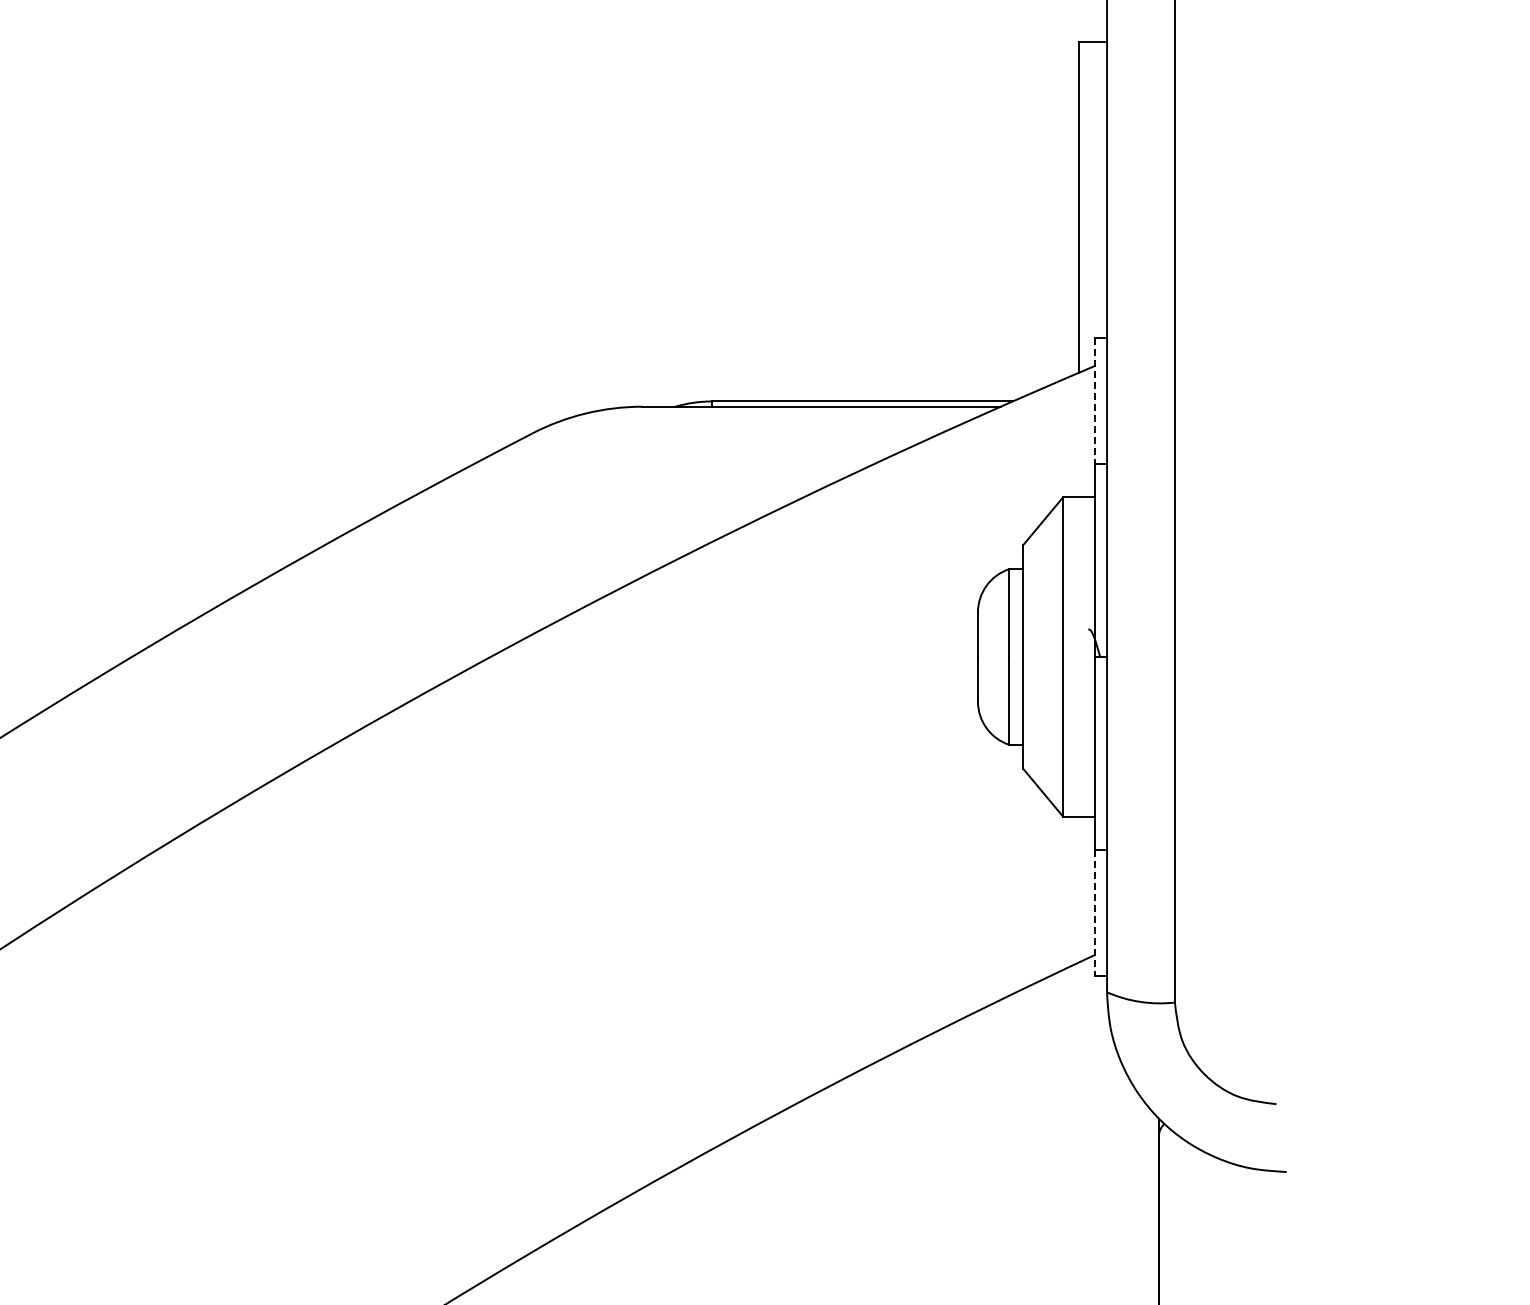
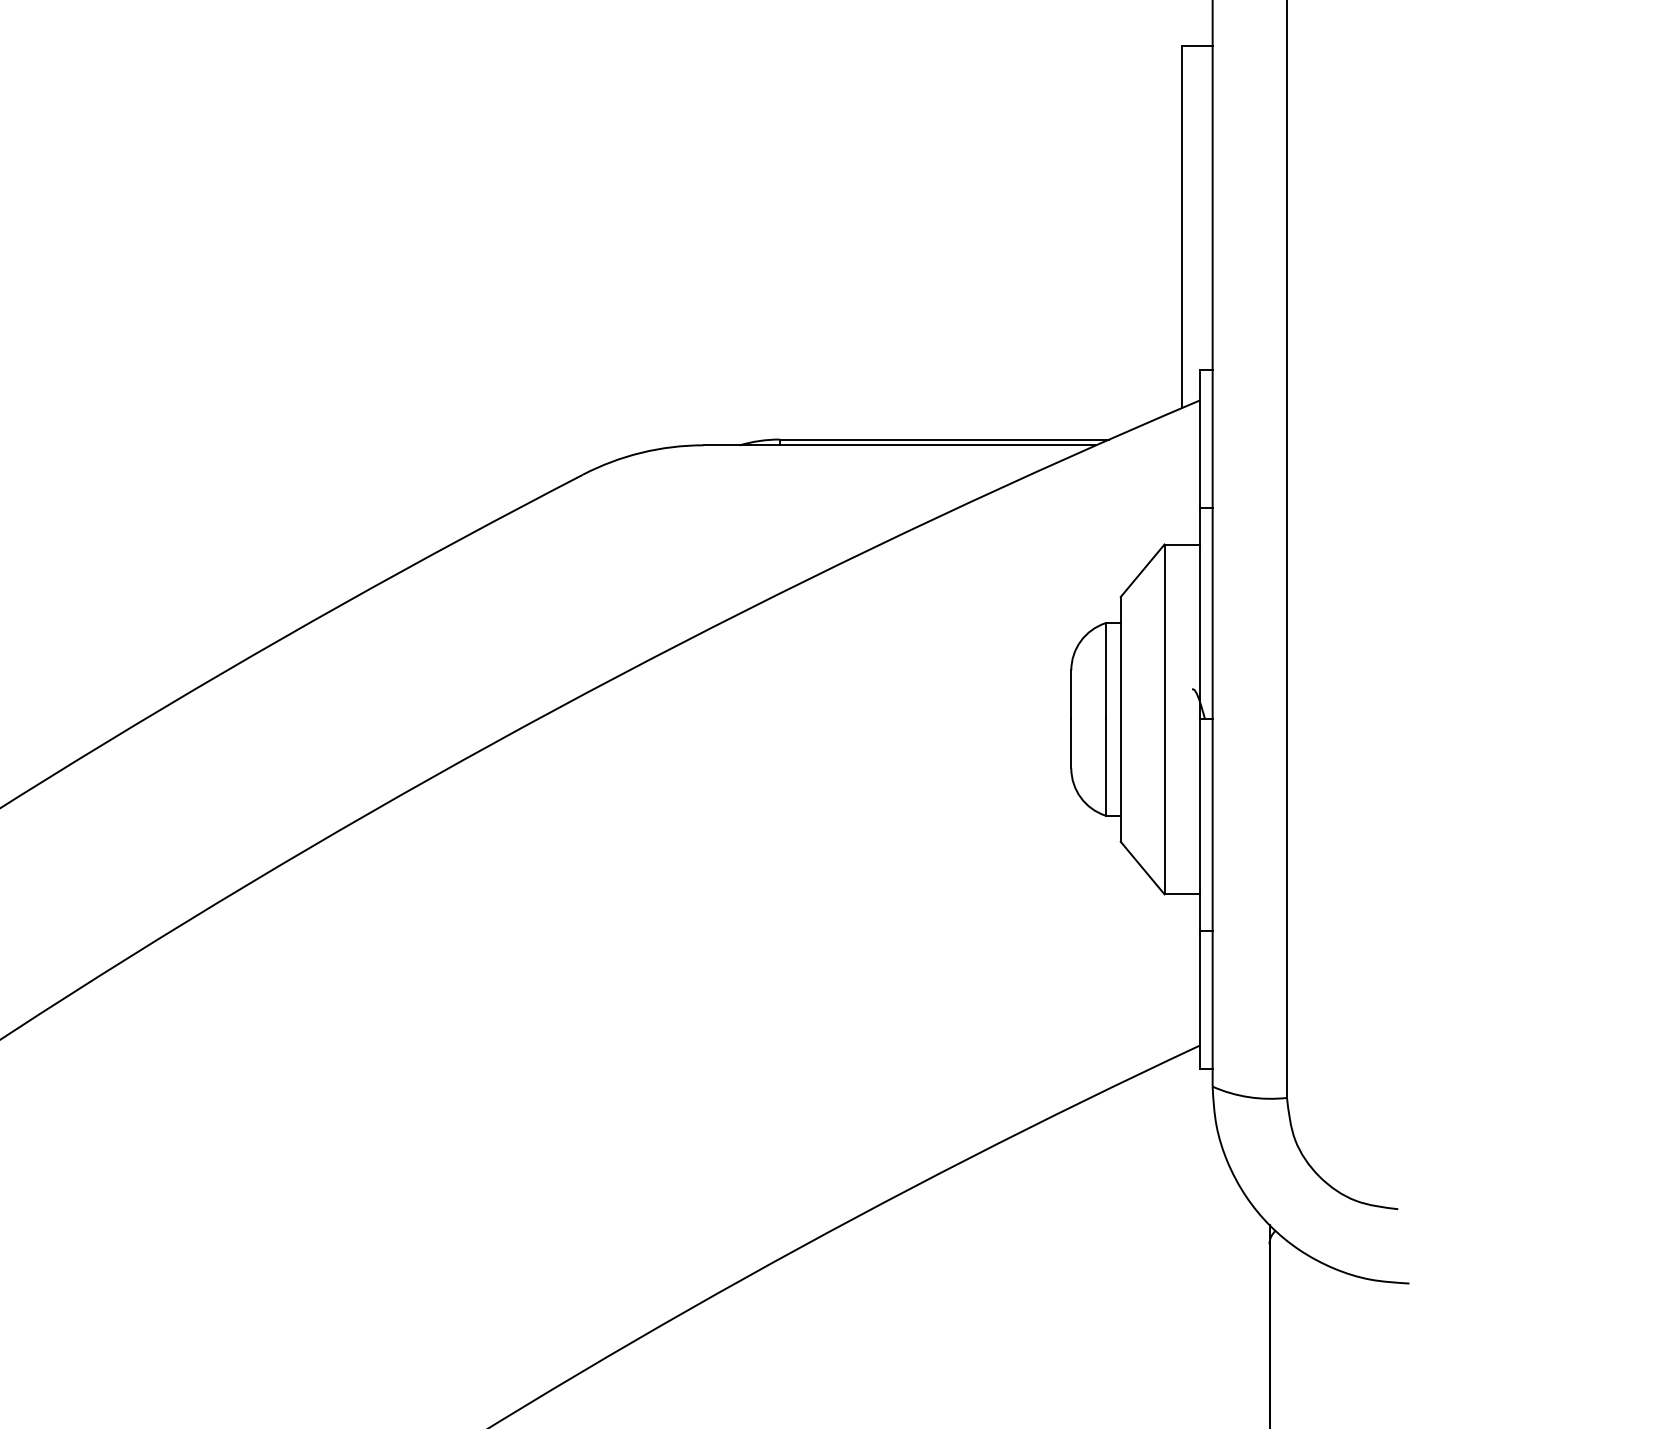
line: (1095, 401) -> (1199, 439), dashed -> solid
line: (1095, 913) -> (1199, 1000), dashed -> solid

